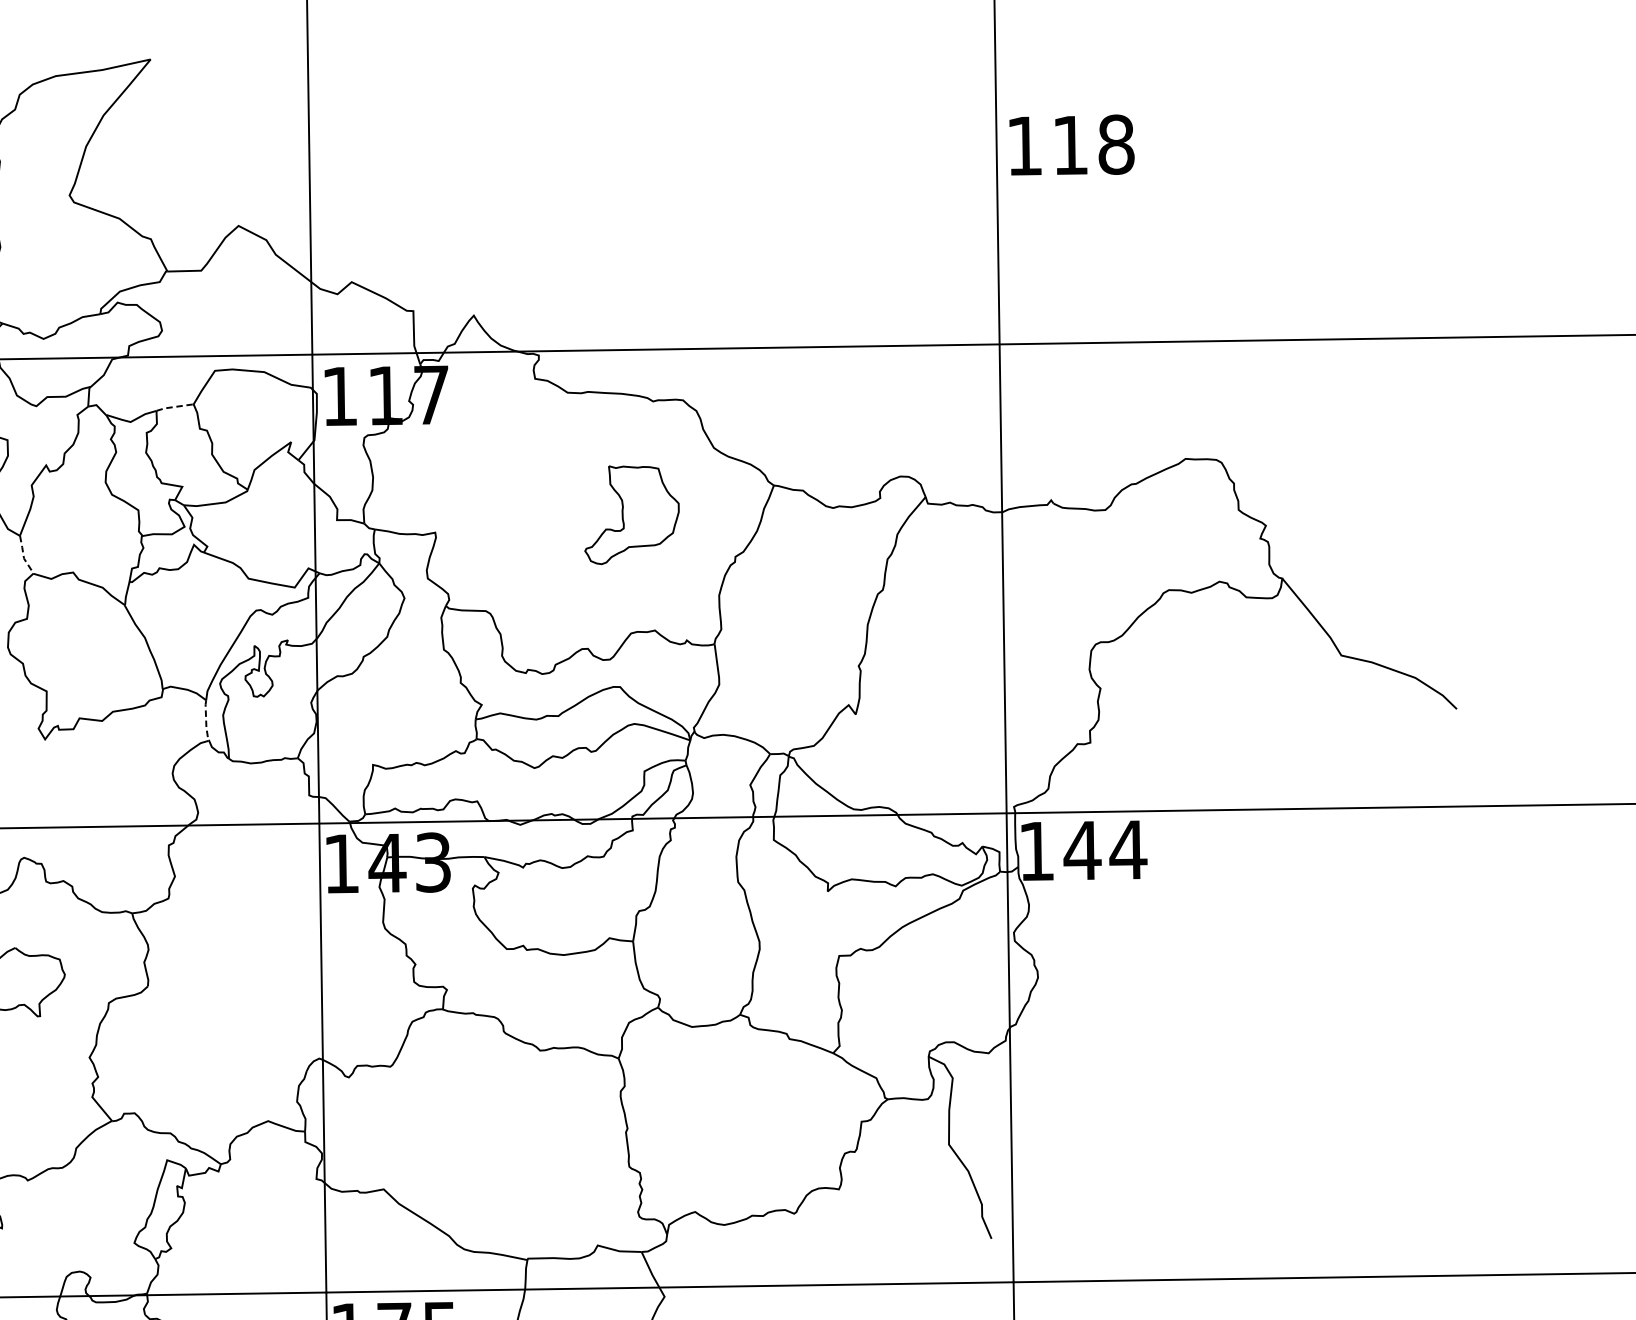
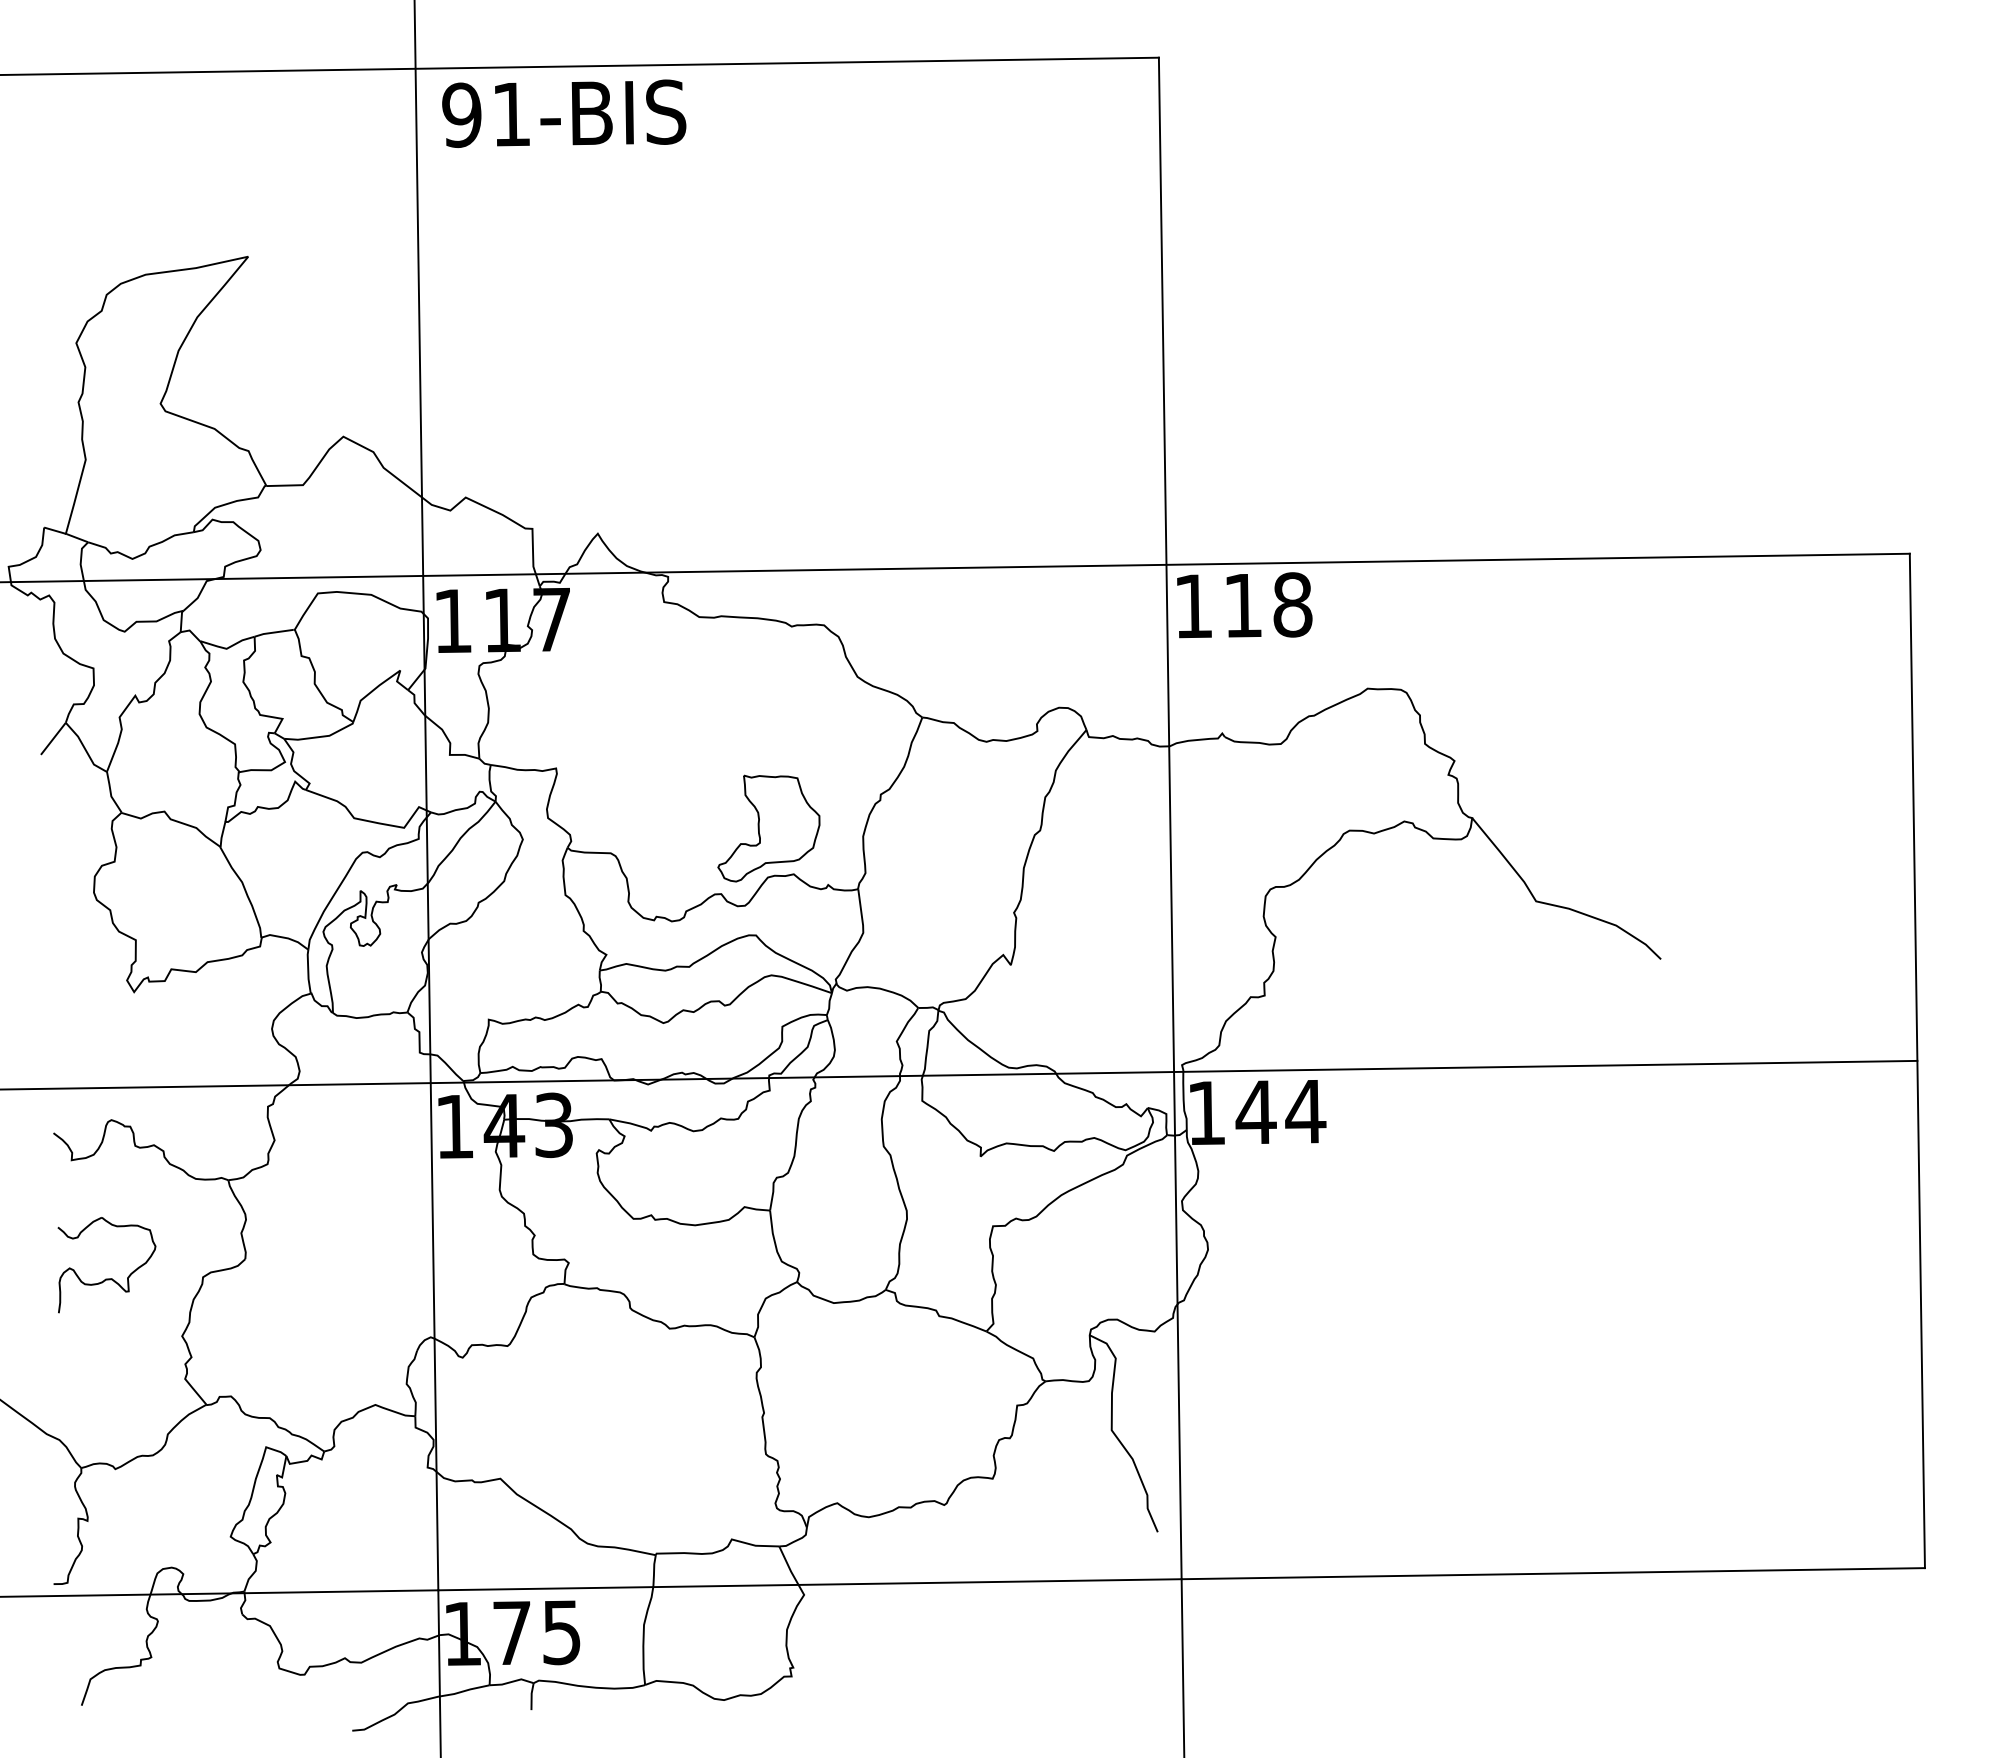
text: (1071, 145) -> (1244, 605), moved
line: (173, 406) -> (273, 632), dashed -> solid
part: (631, 515) -> (768, 828), moved
line: (23, 555) -> (110, 793), dashed -> solid
line: (206, 721) -> (308, 972), dashed -> solid

